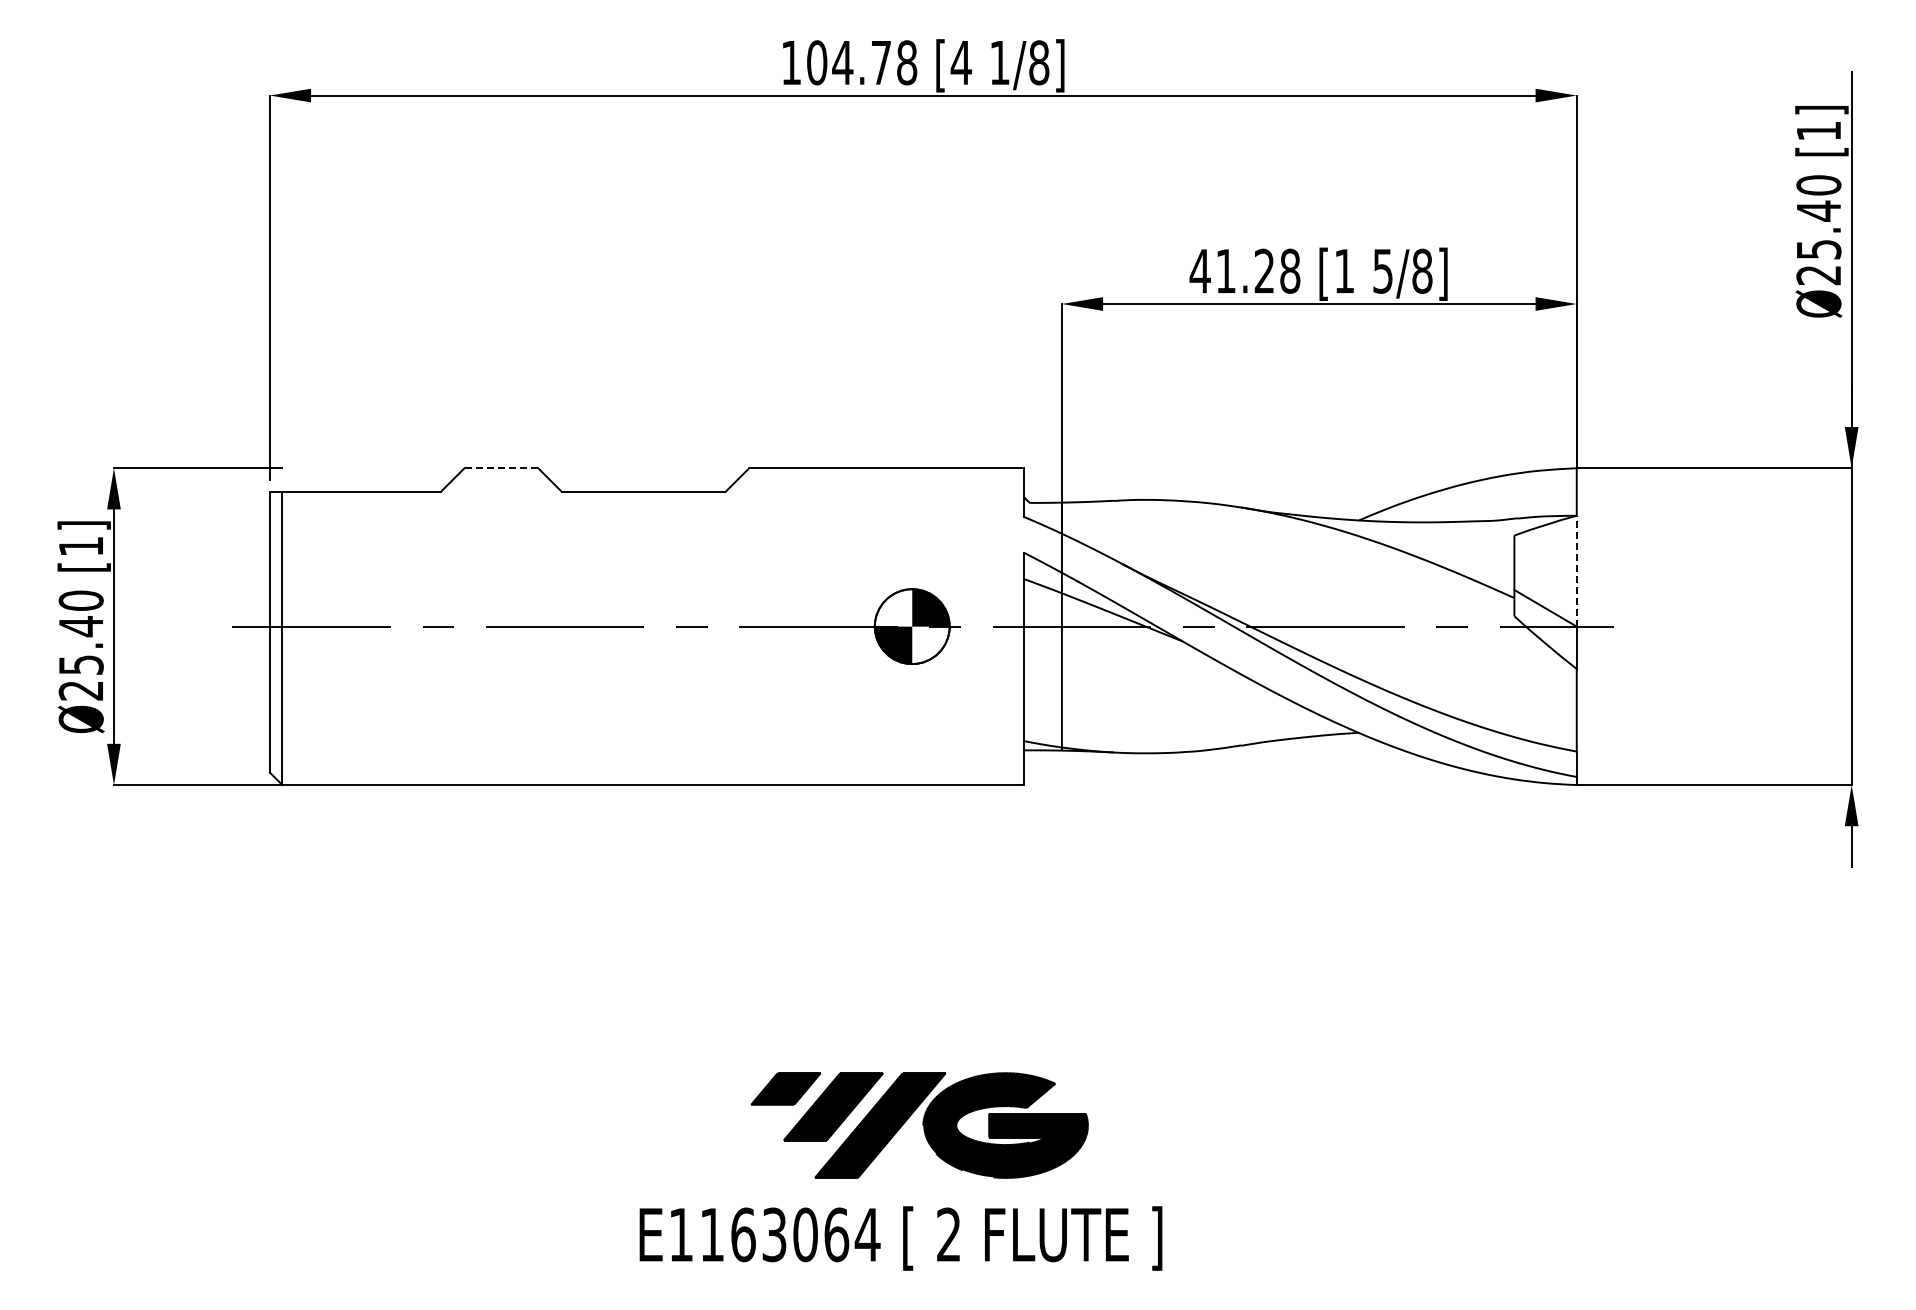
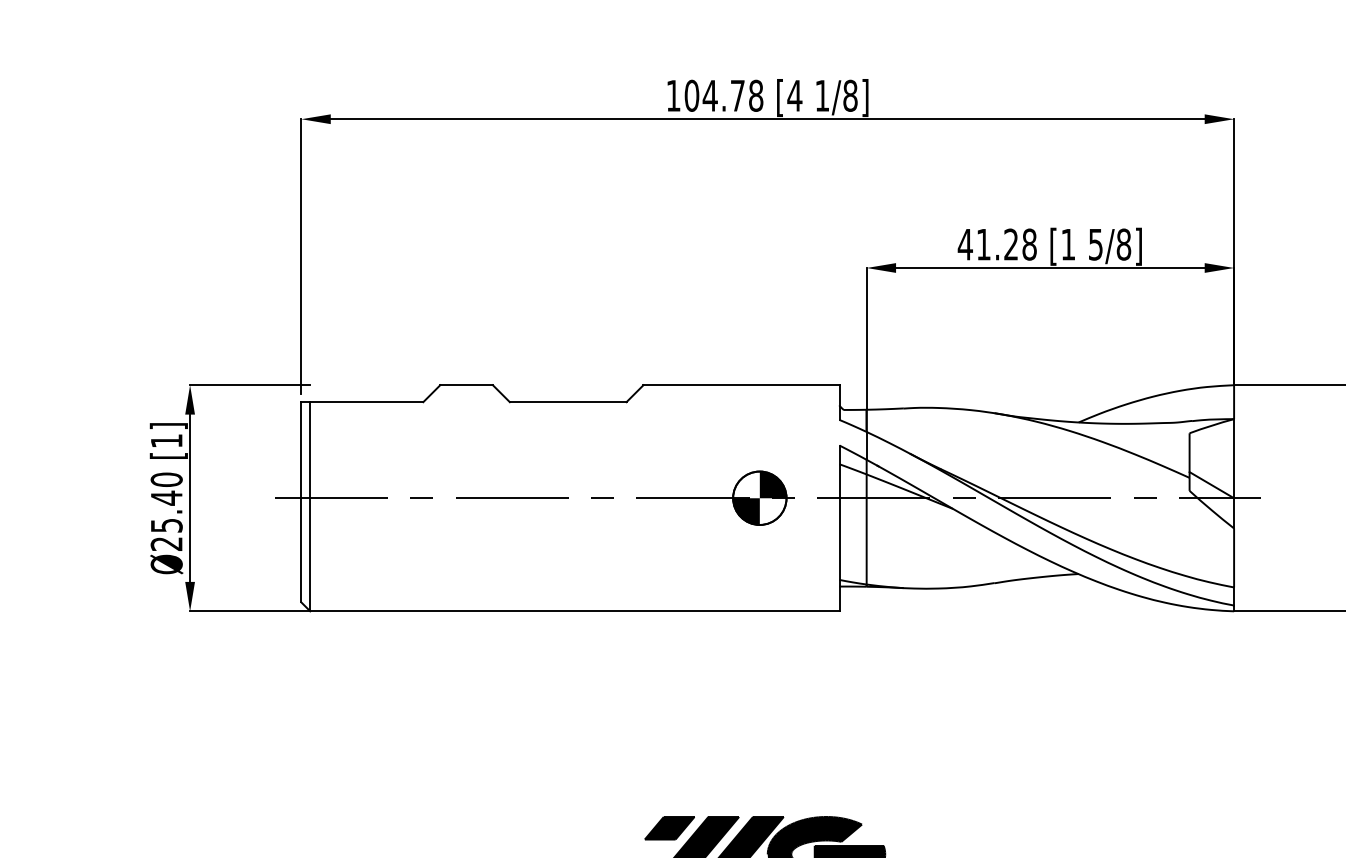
line: (501, 468) -> (466, 385), dashed -> solid
line: (1576, 570) -> (1233, 458), dashed -> solid

